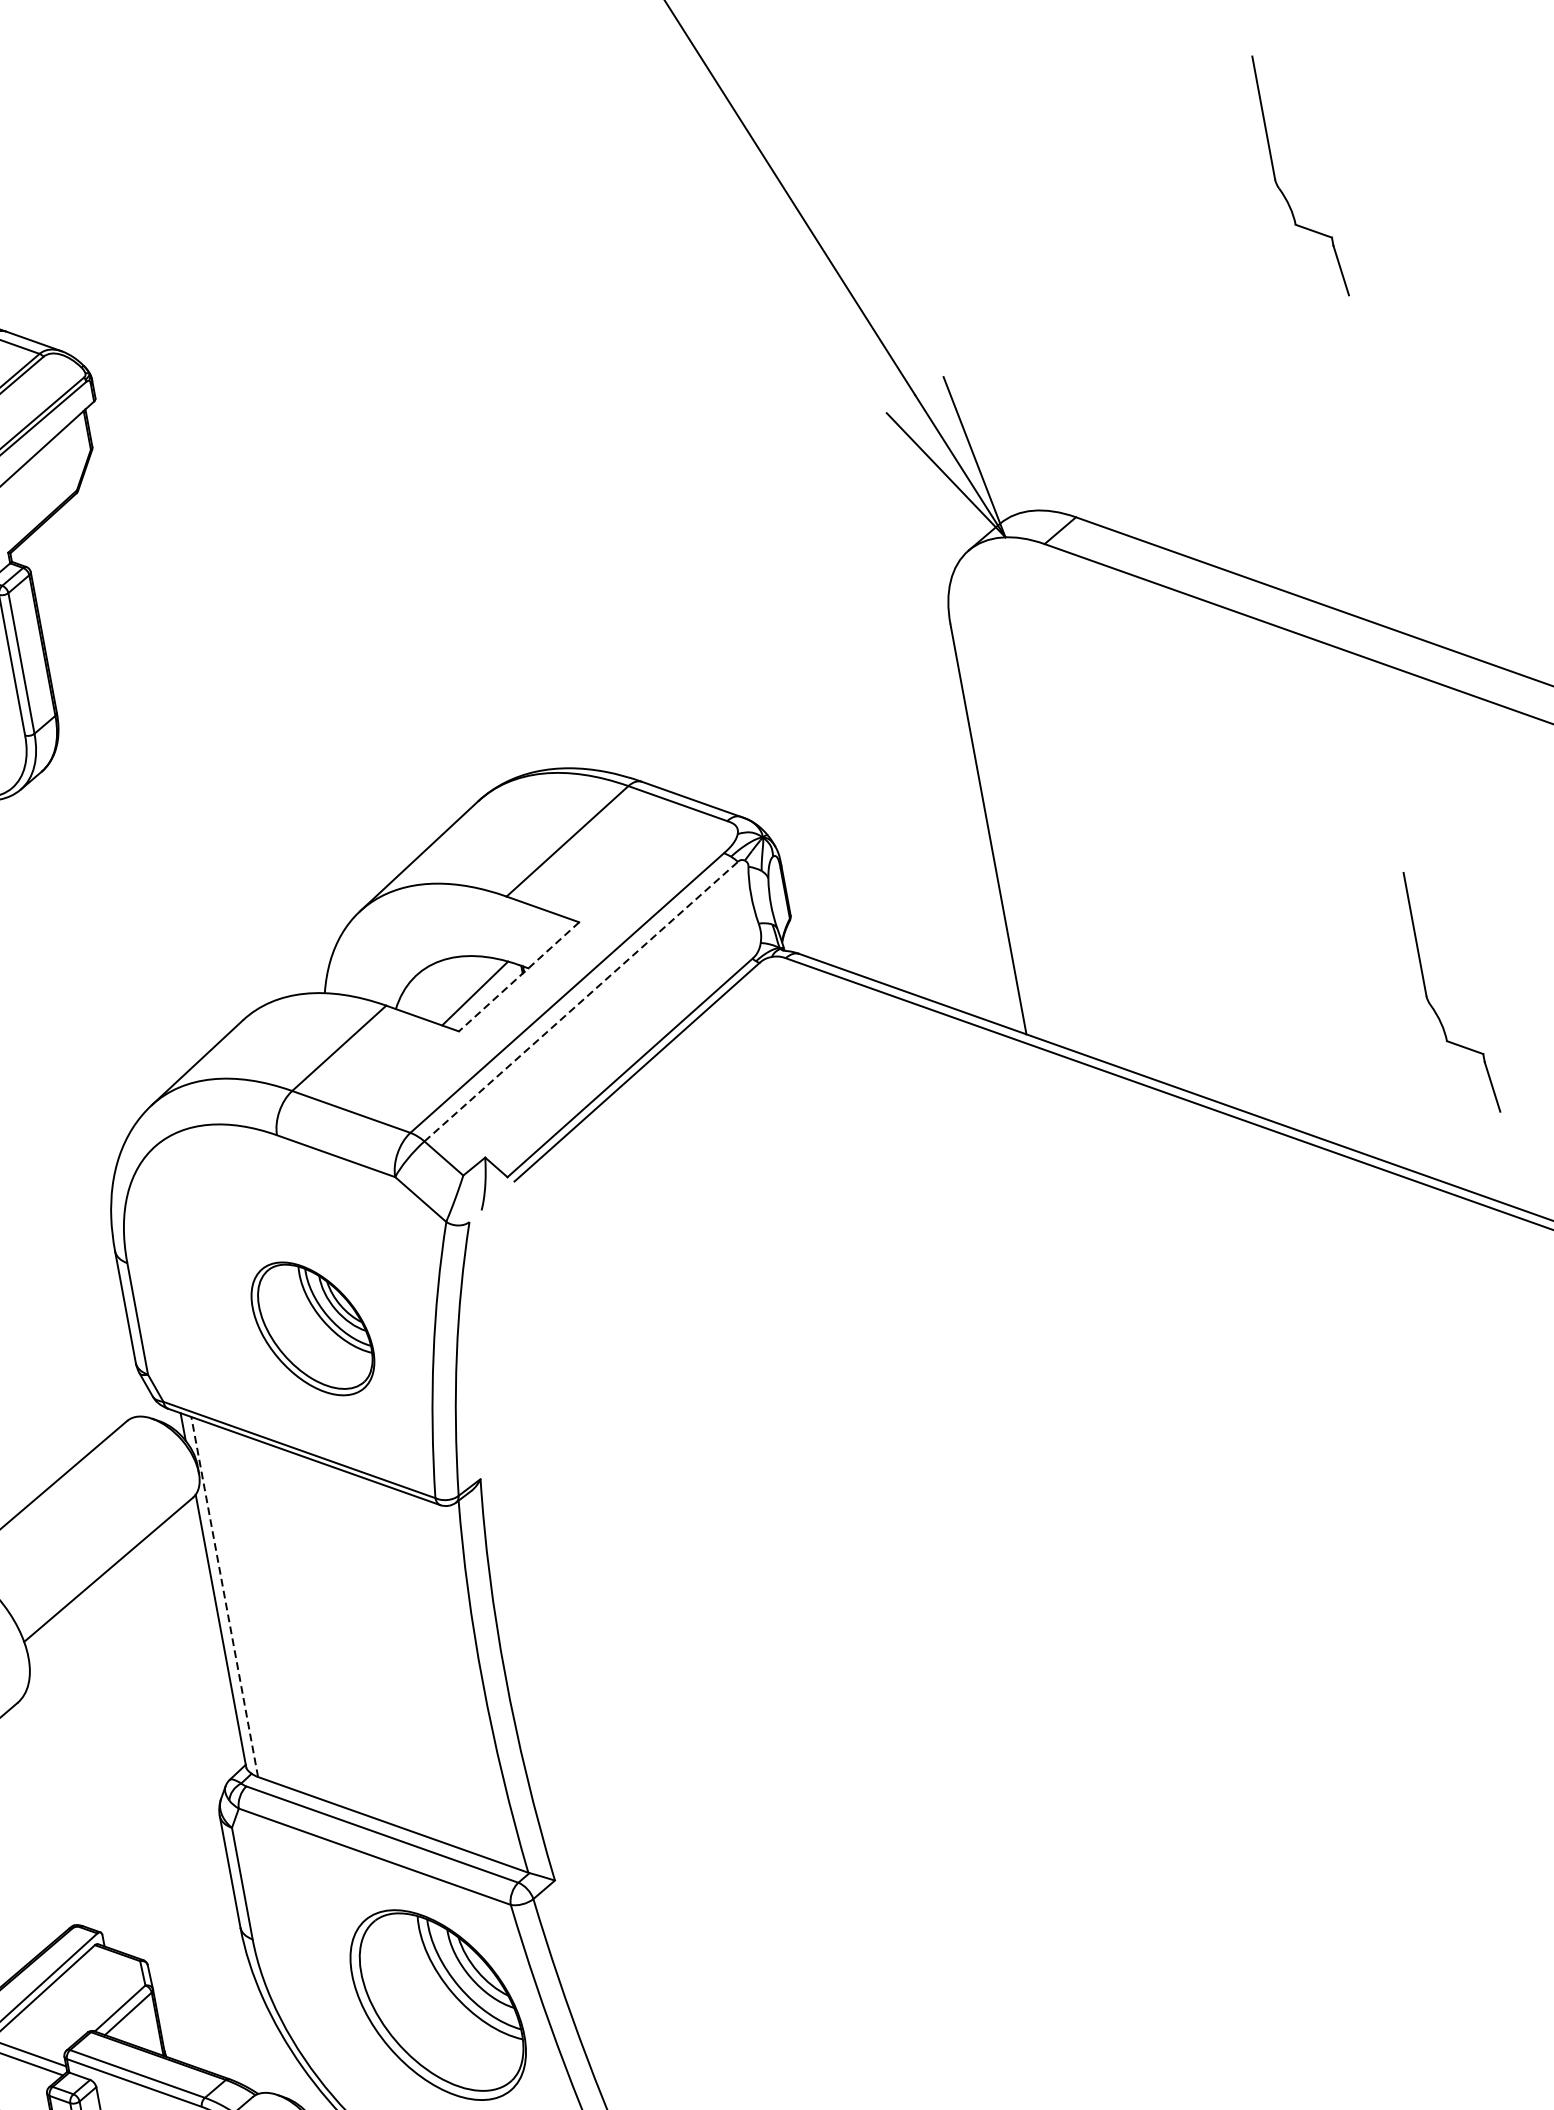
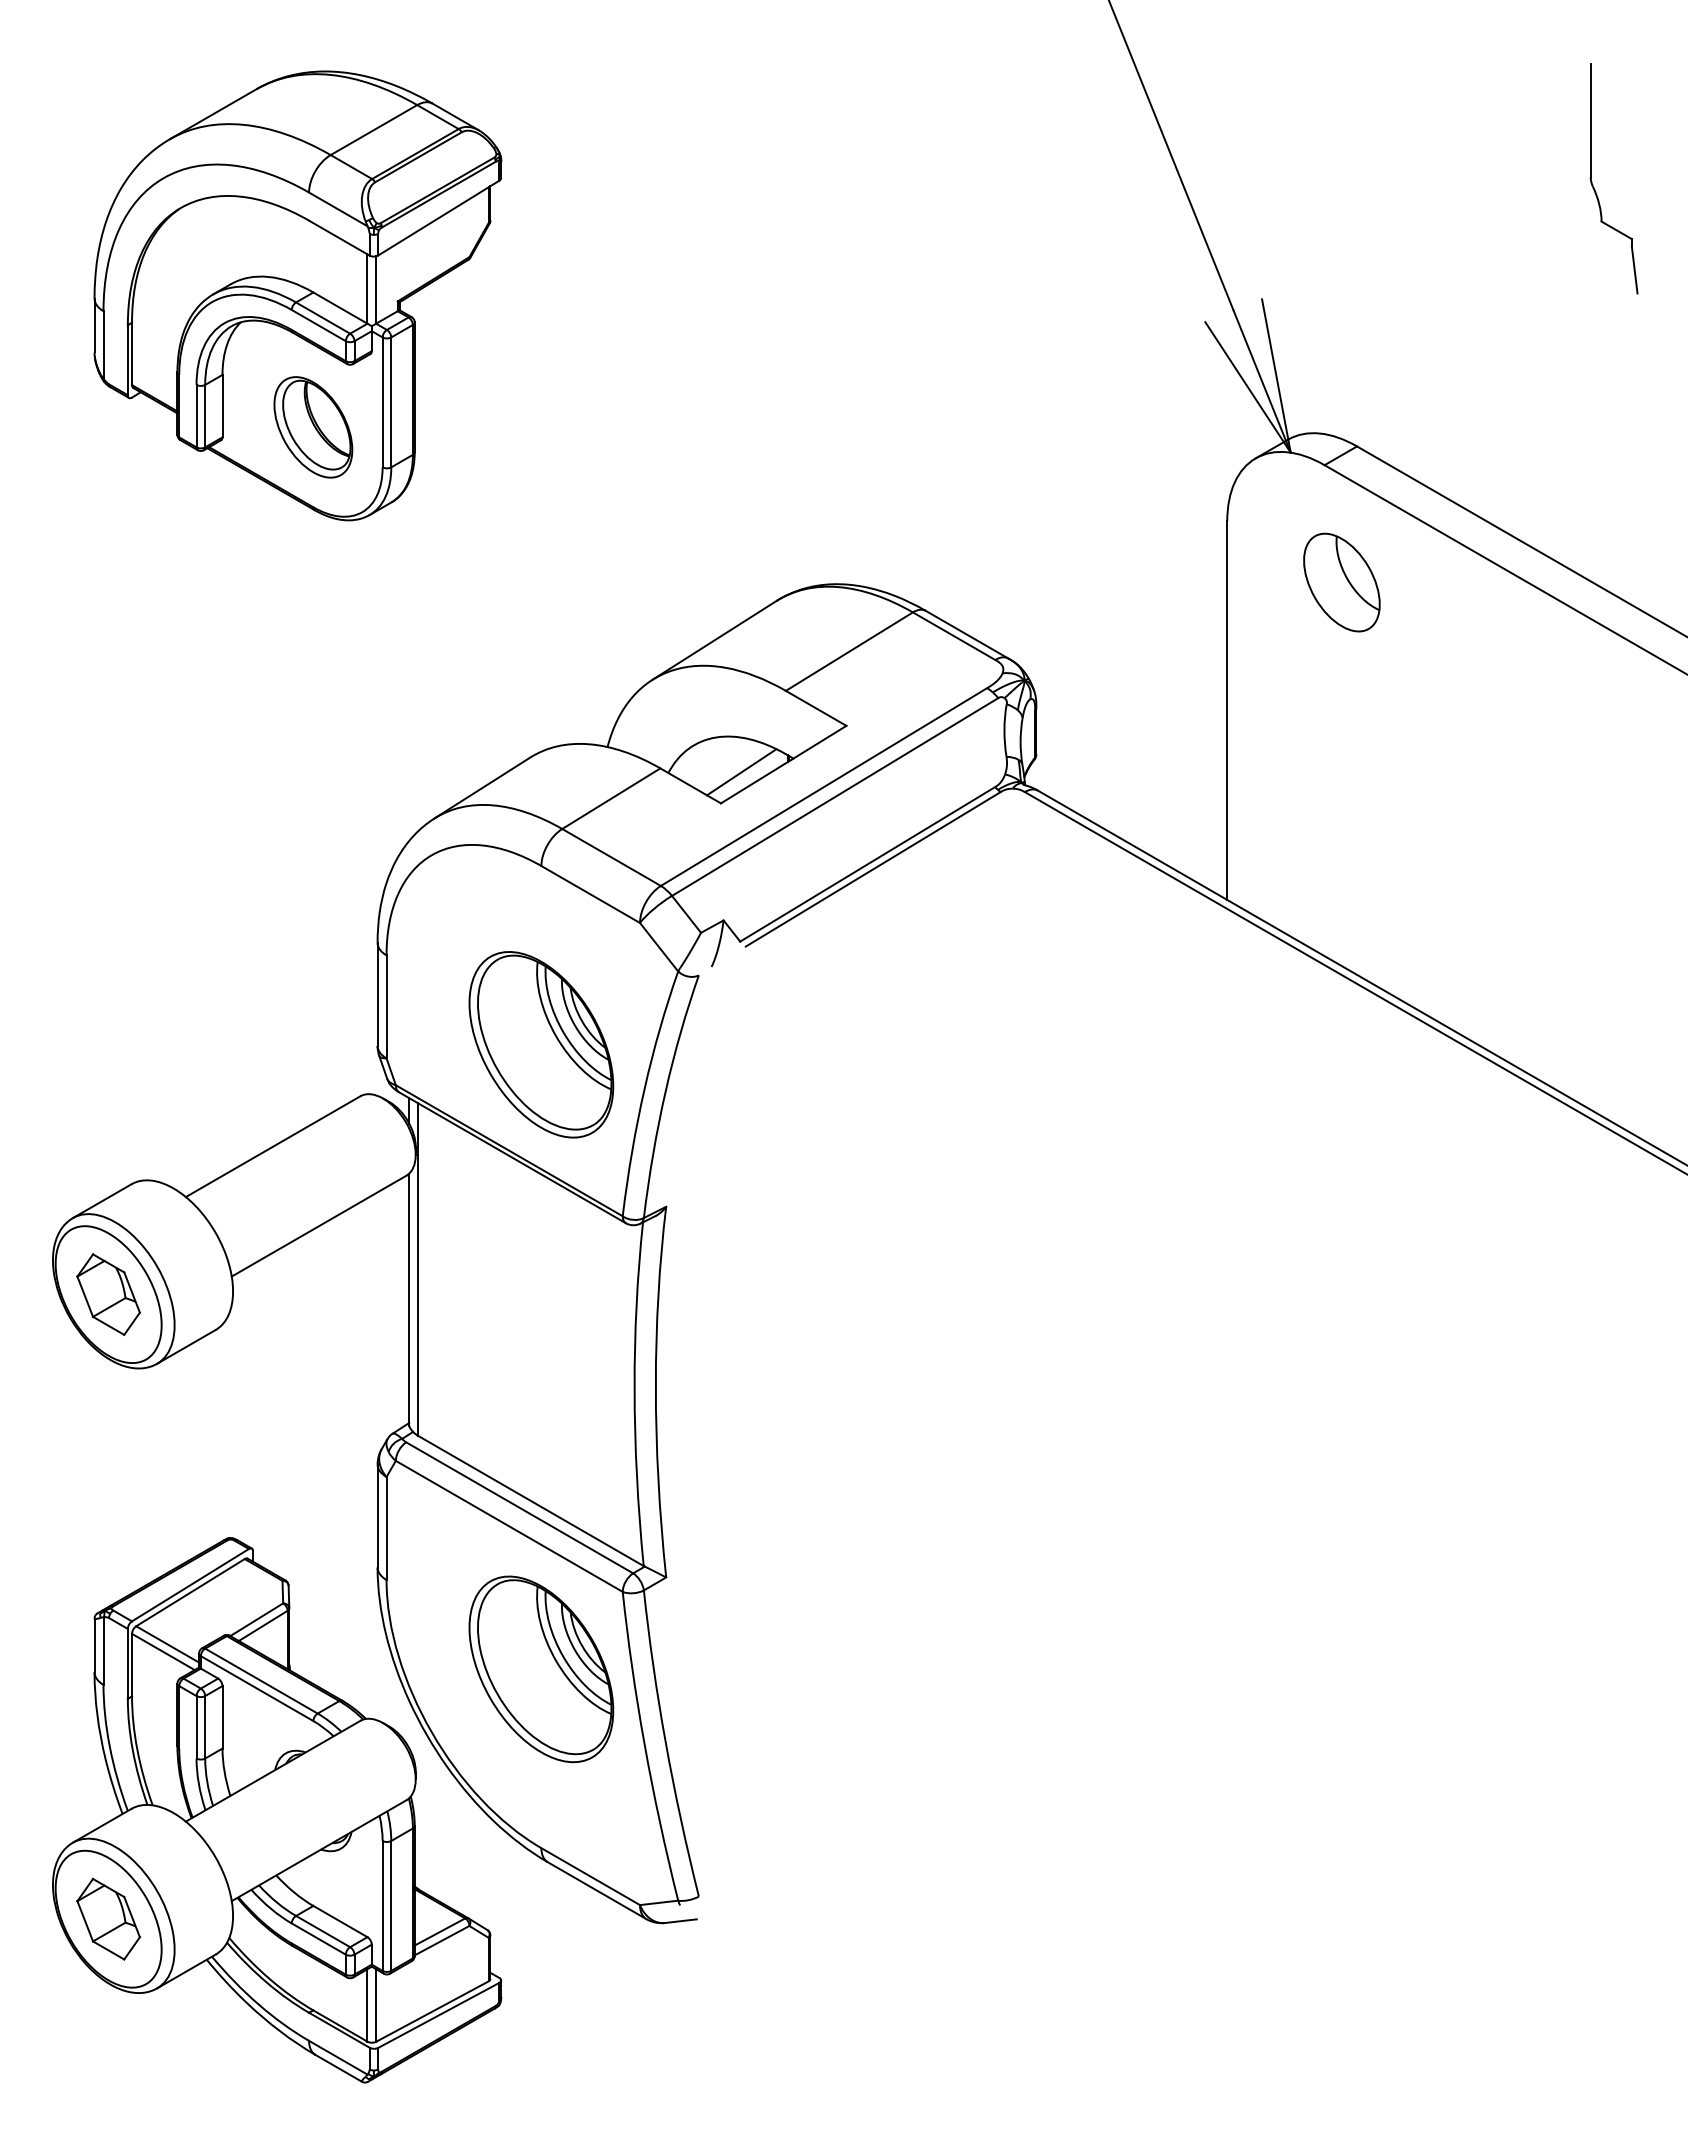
part: (1086, 667) -> (1341, 582), added
line: (518, 976) -> (783, 764), dashed -> solid
line: (581, 1002) -> (835, 797), dashed -> solid
part: (1432, 1005) -> (1594, 941), removed
part: (312, 1328) -> (541, 1044), size x1.43
line: (224, 1596) -> (418, 1269), dashed -> solid

